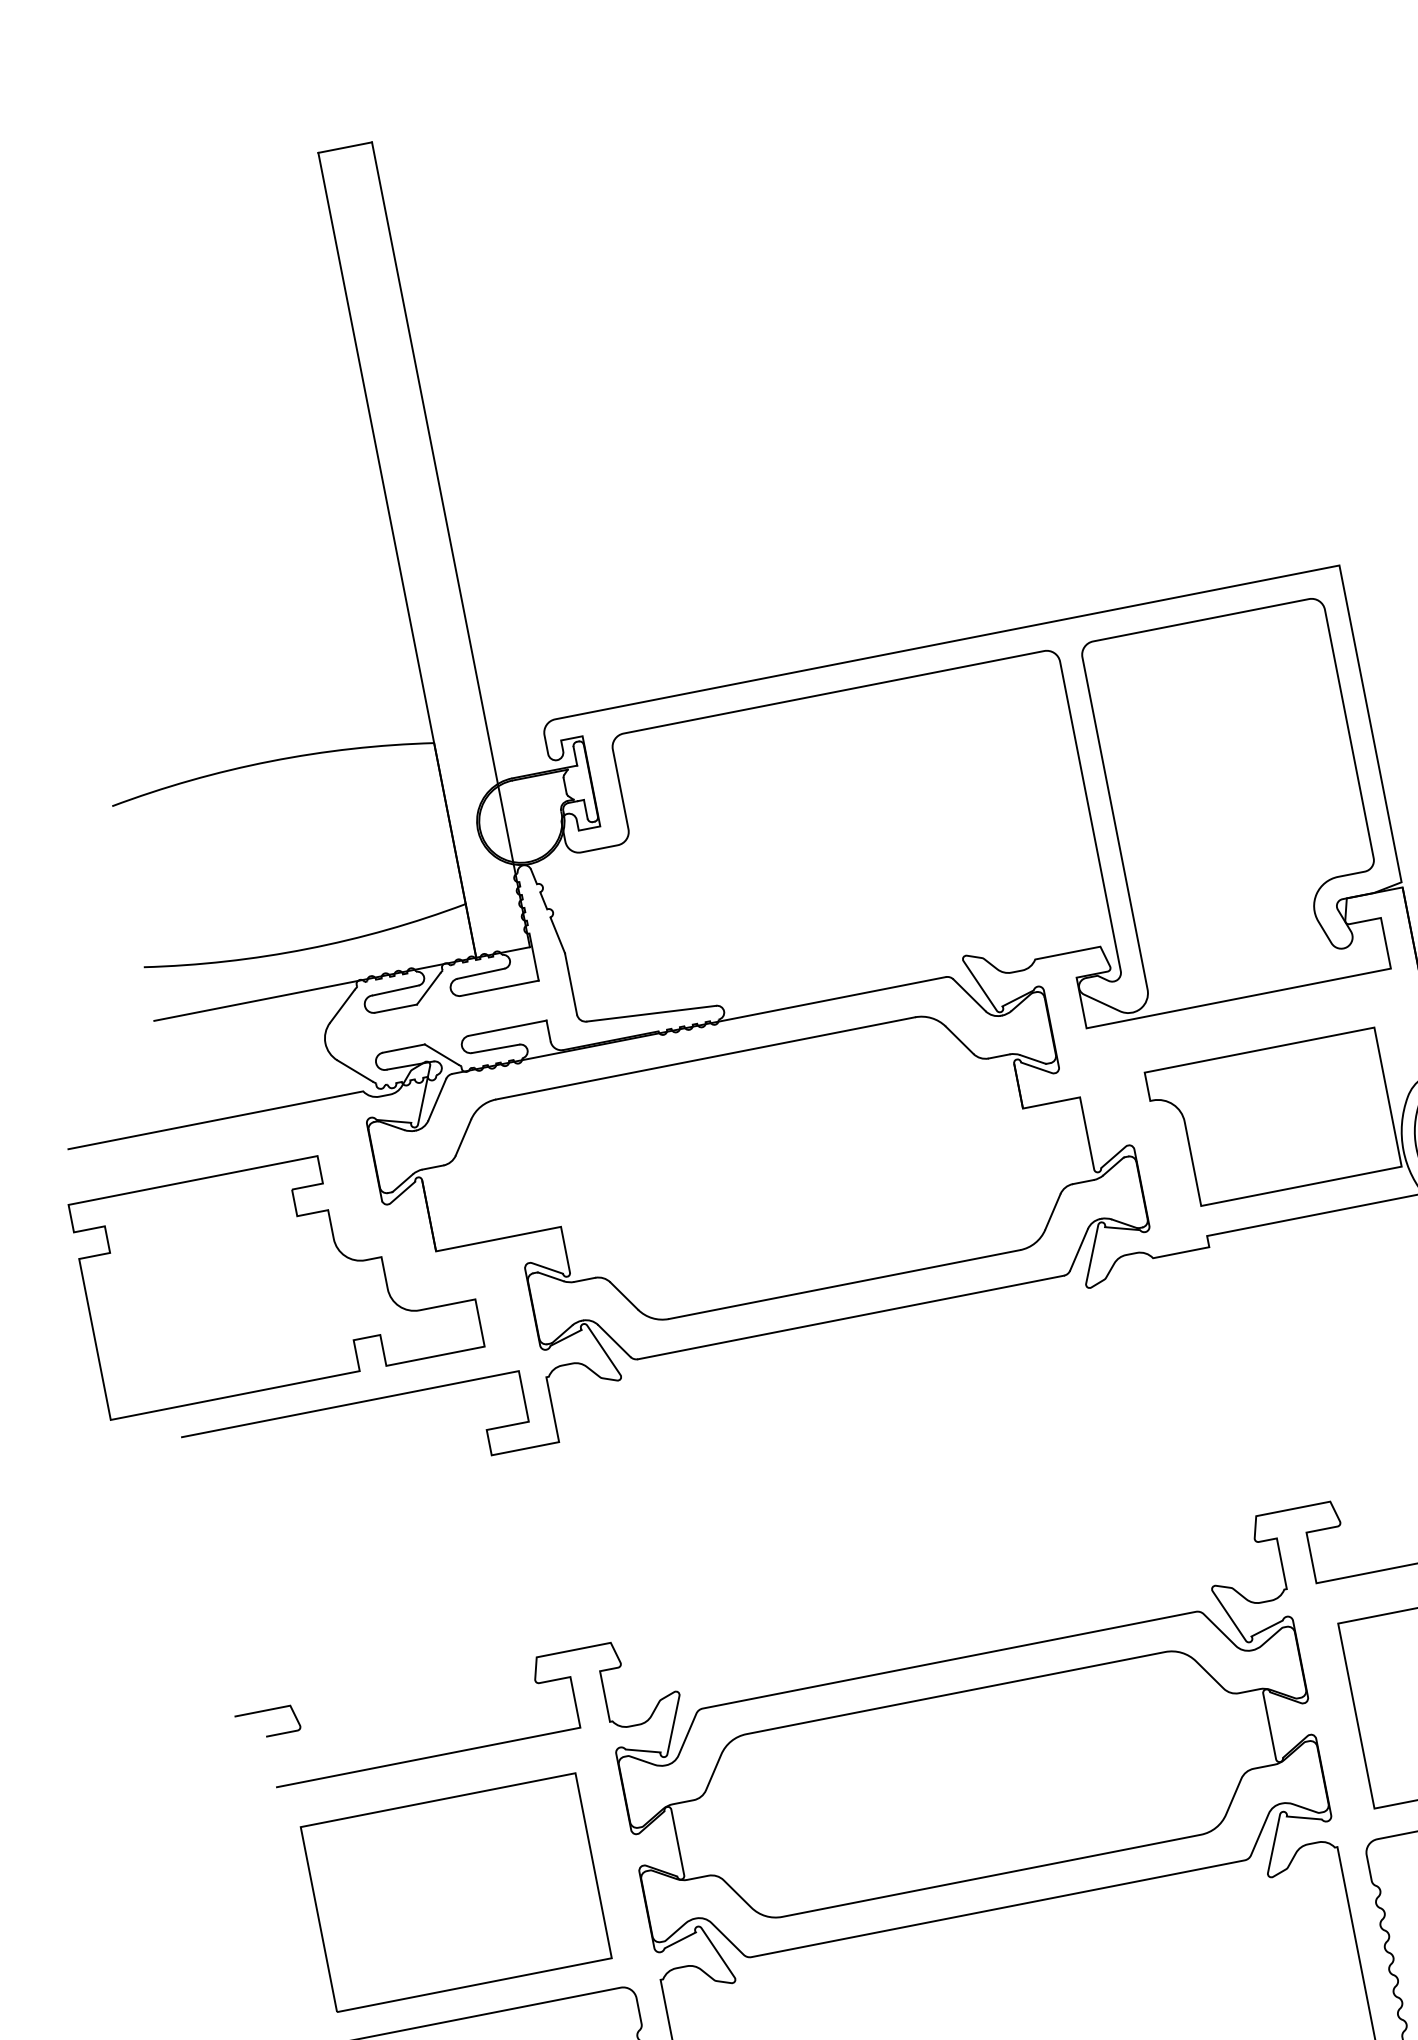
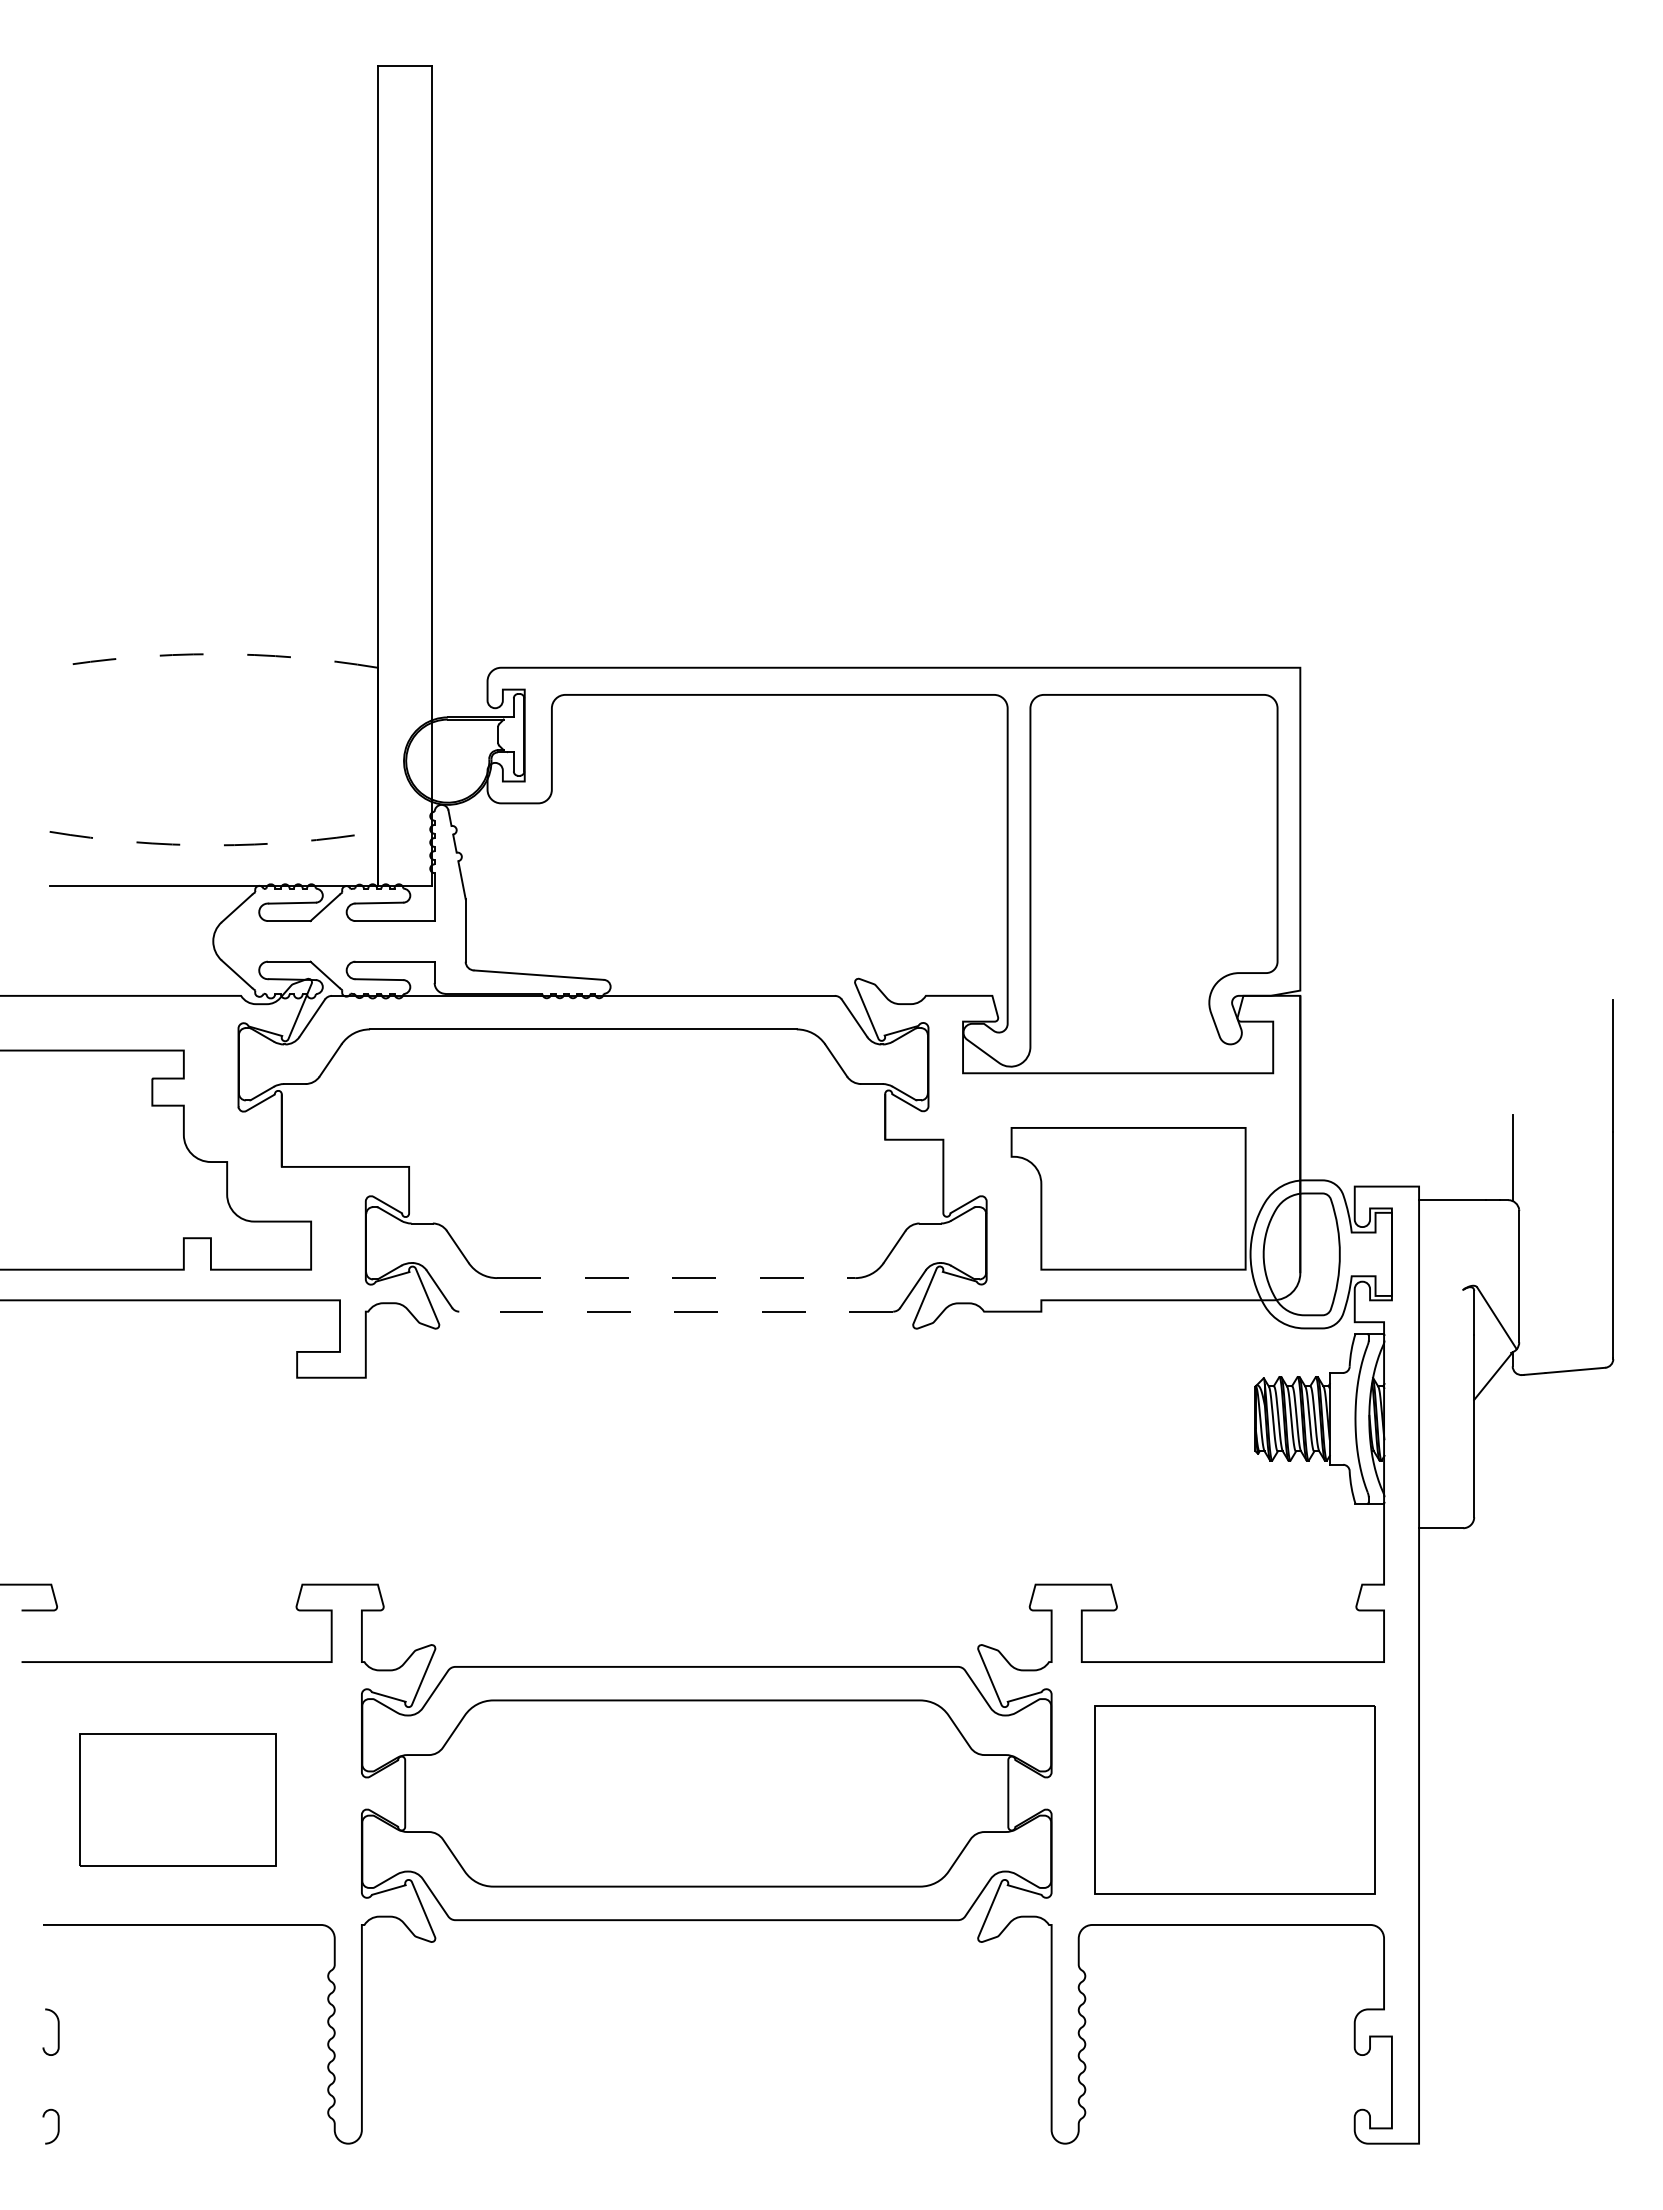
arc: (270, 761) -> (213, 654), solid -> dashed
arc: (307, 949) -> (213, 845), solid -> dashed
line: (844, 1284) -> (676, 1278), solid -> dashed
line: (851, 1317) -> (676, 1311), solid -> dashed
part: (455, 1892) -> (177, 1799), size x0.7

